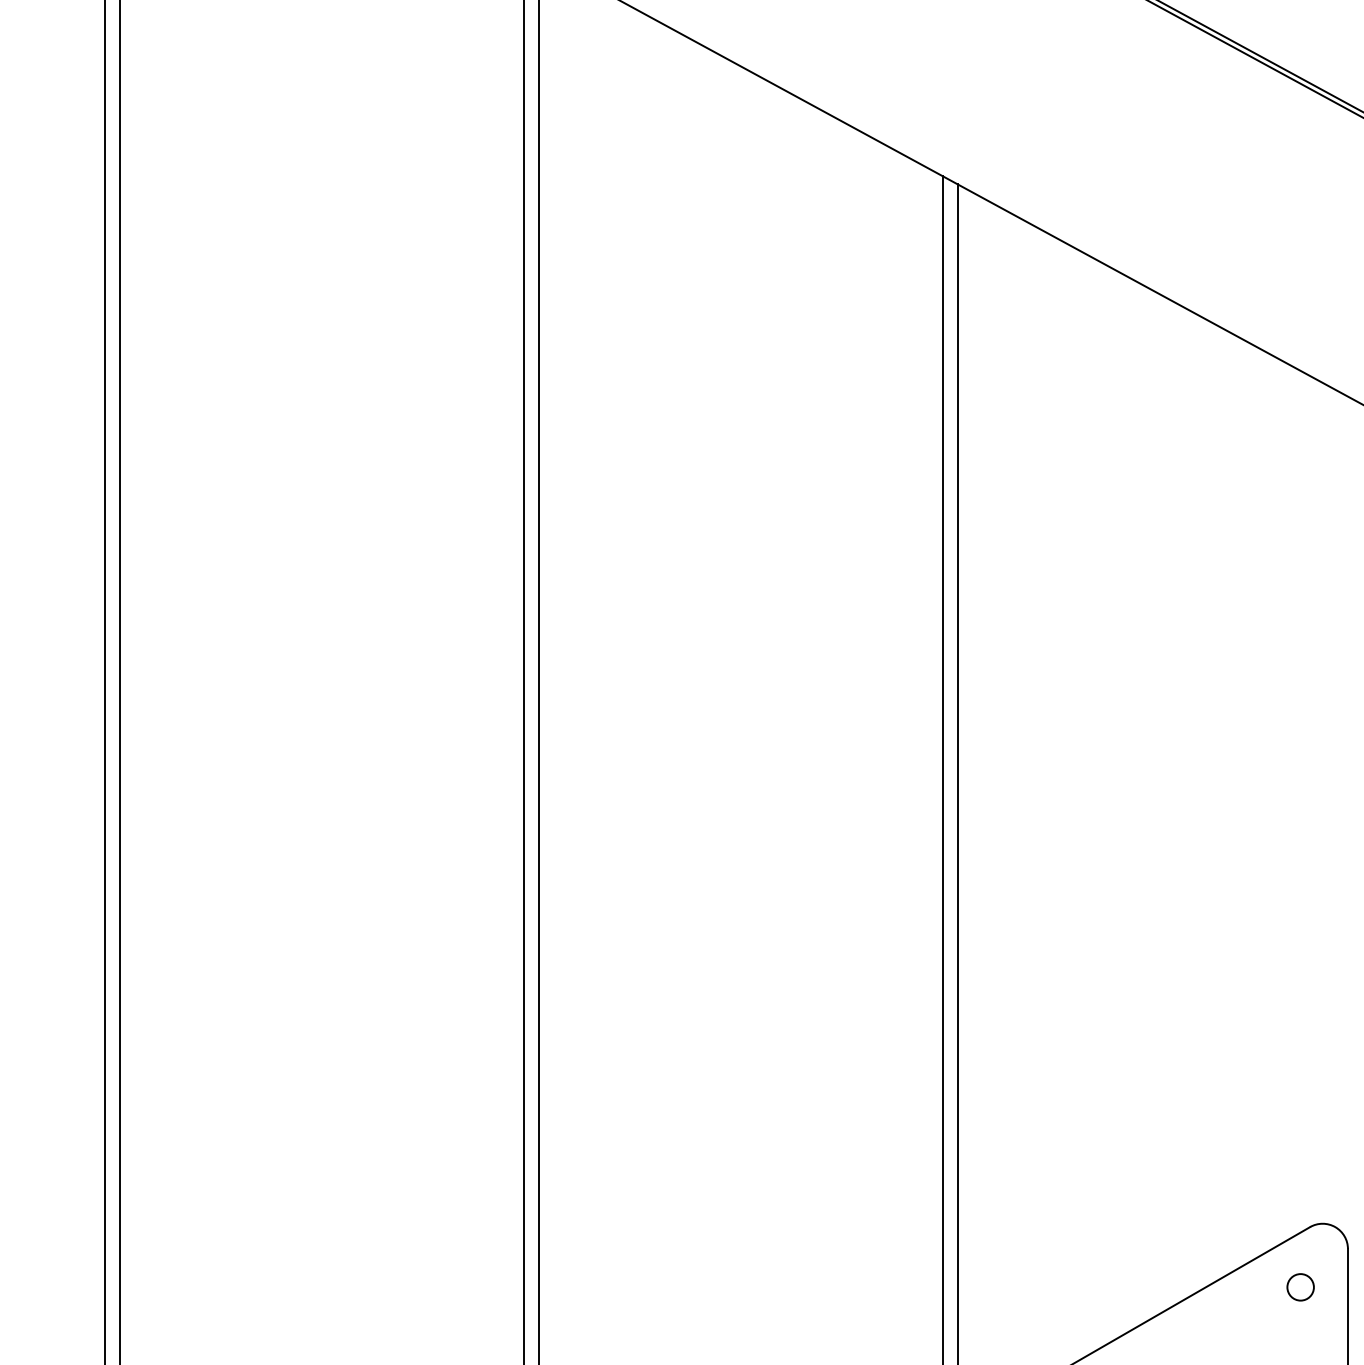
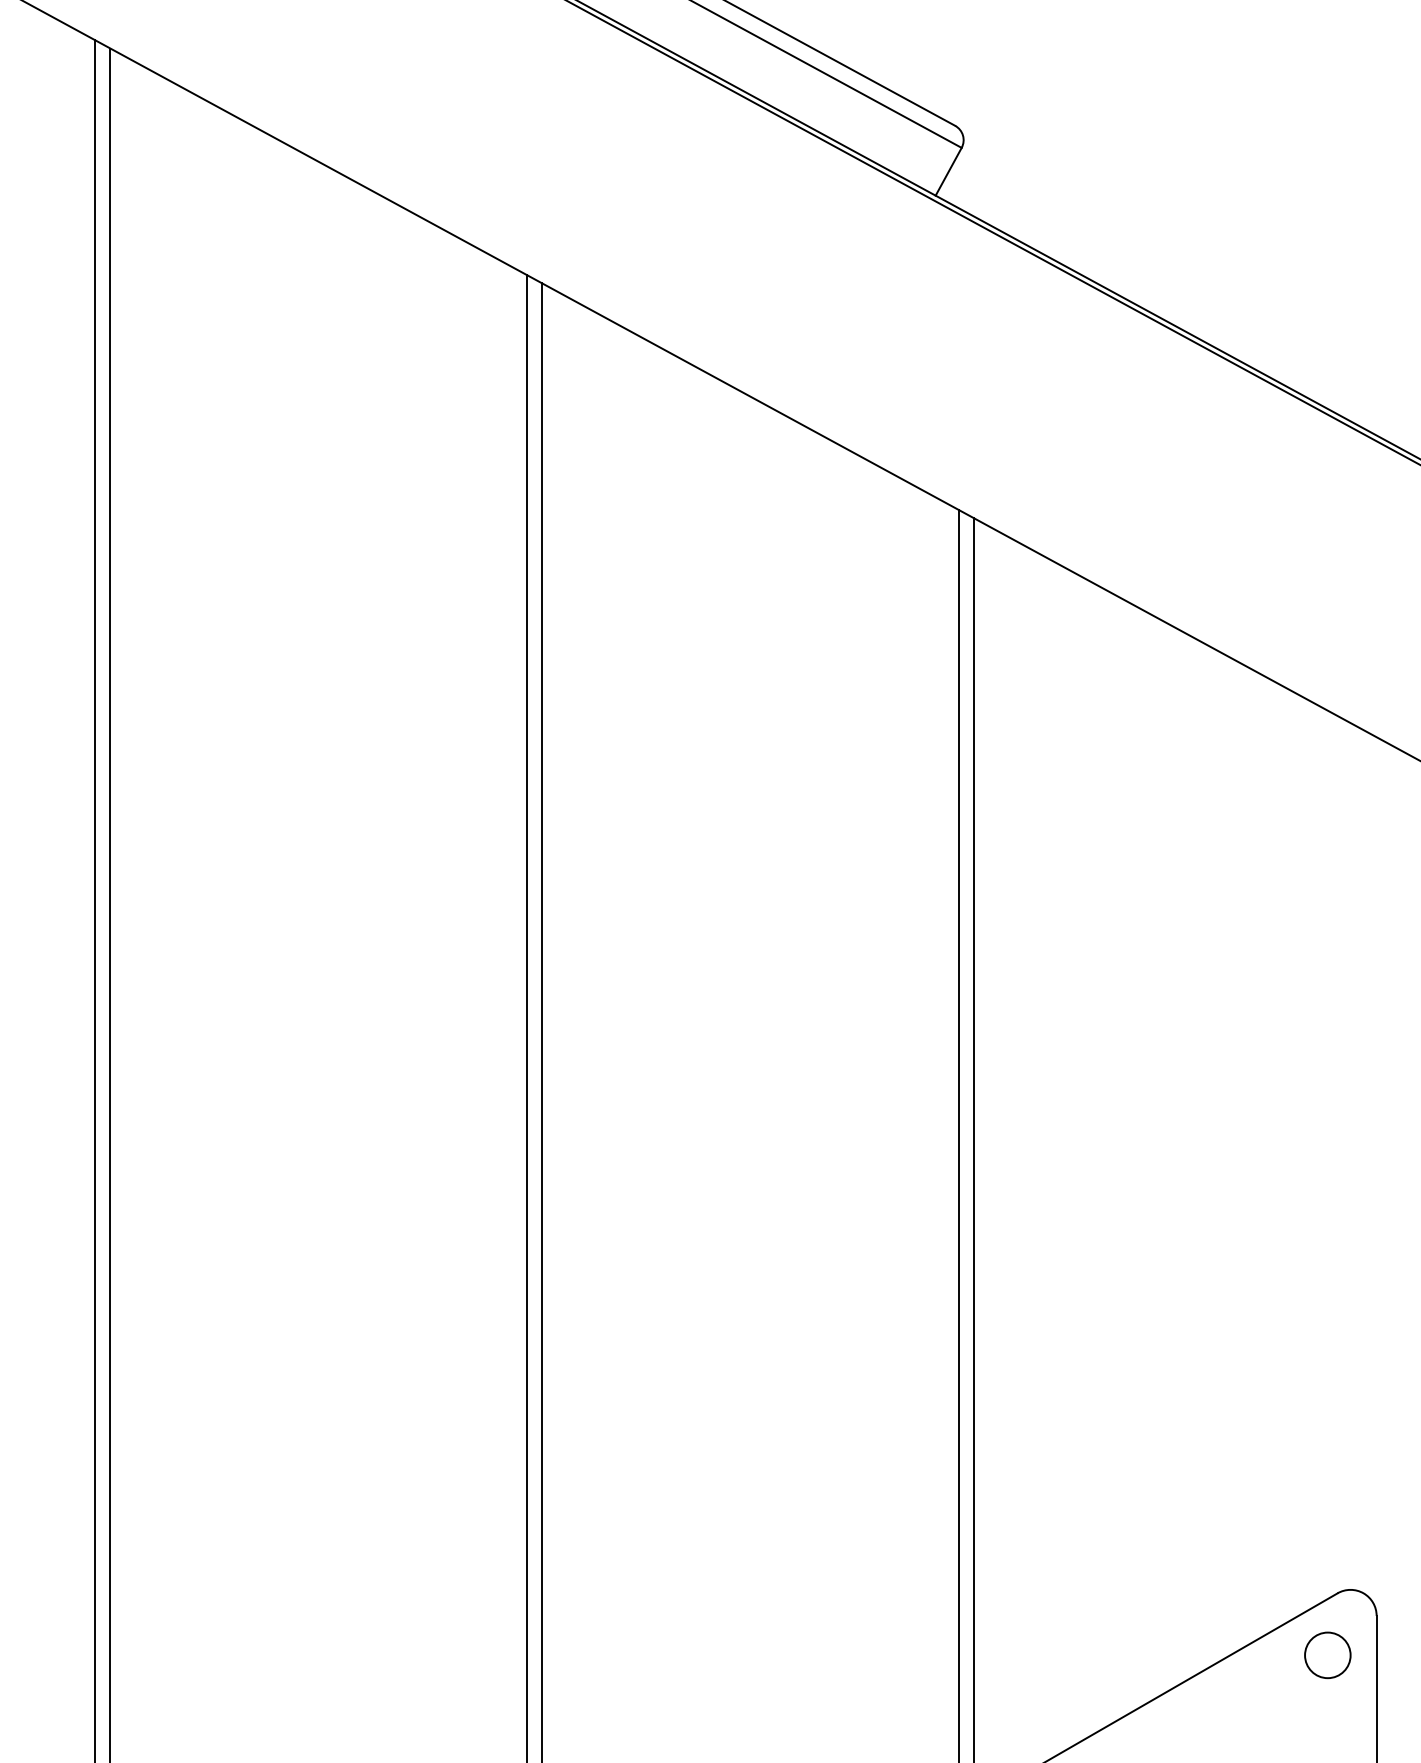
circle: (1300, 1287) -> (1327, 1655), size x1.67

